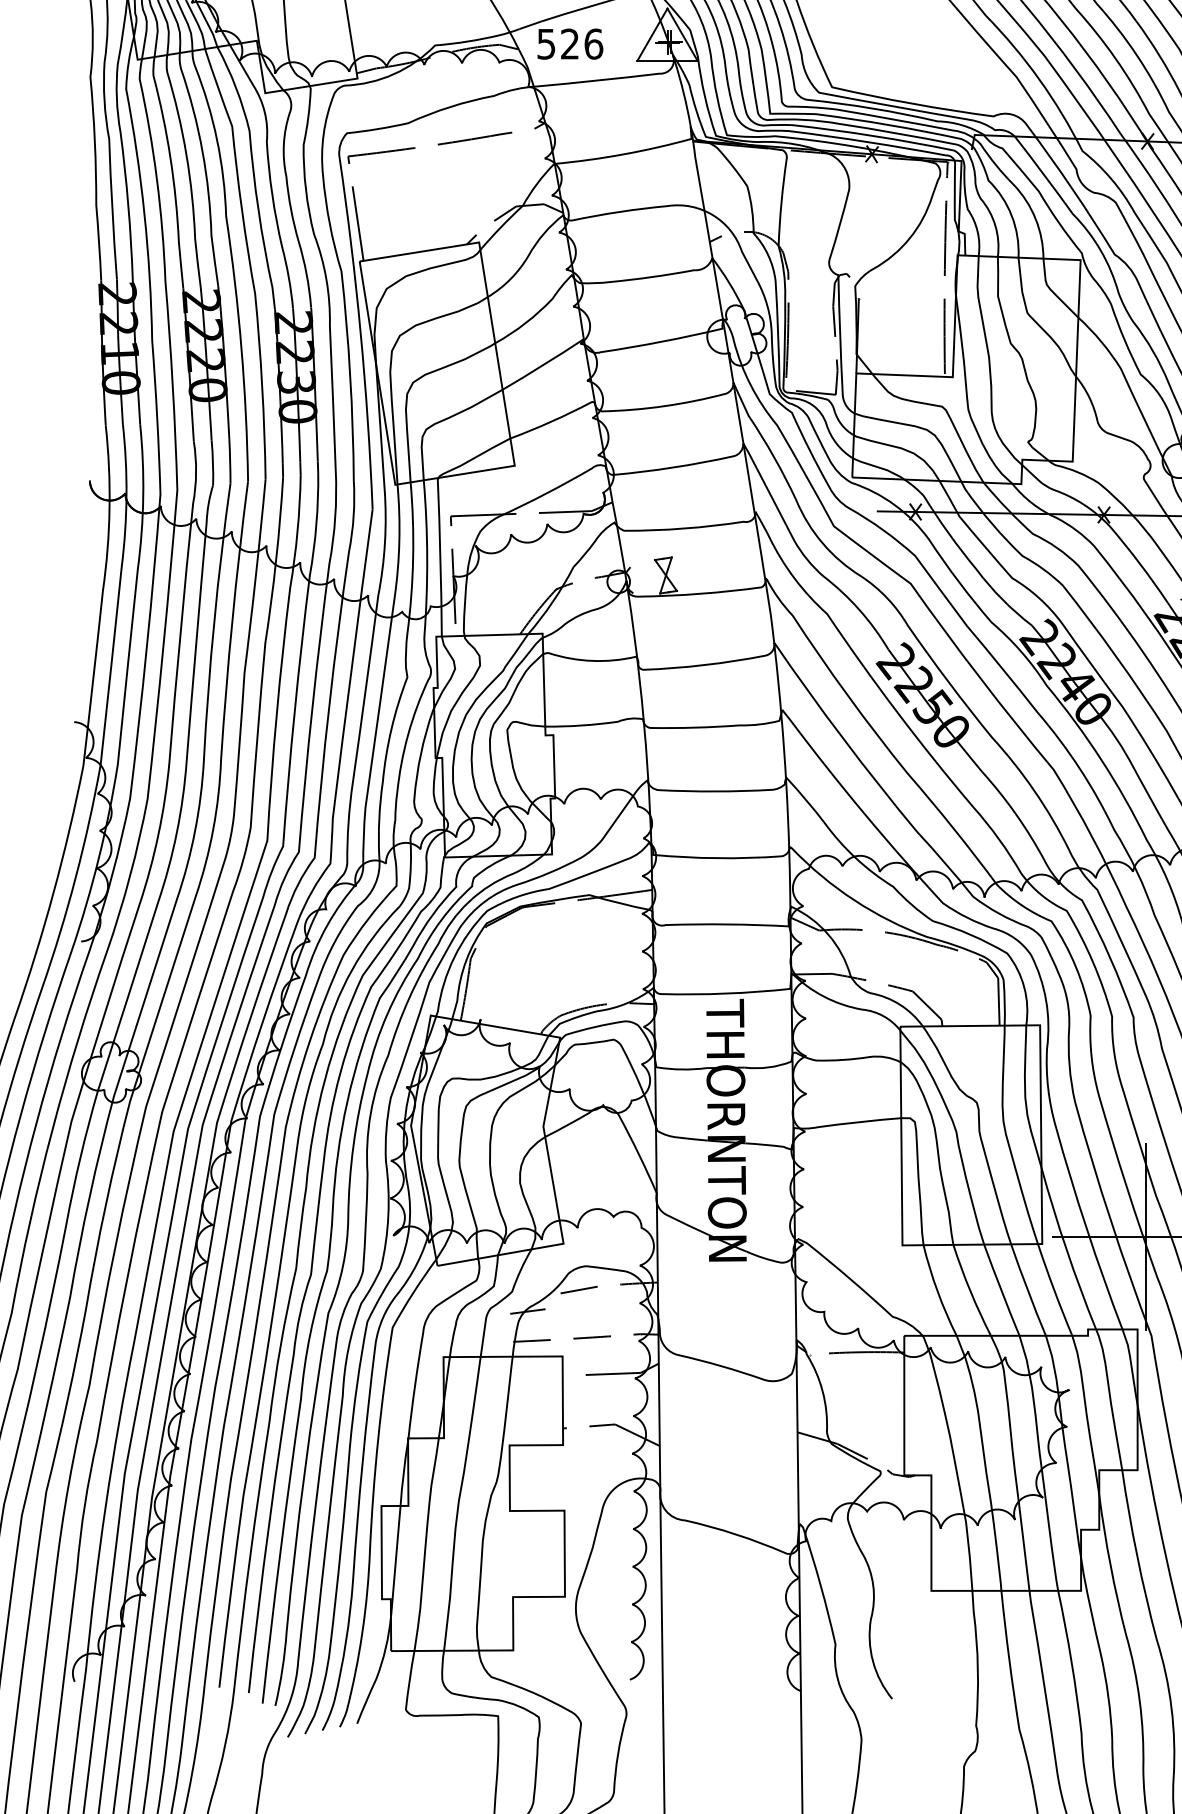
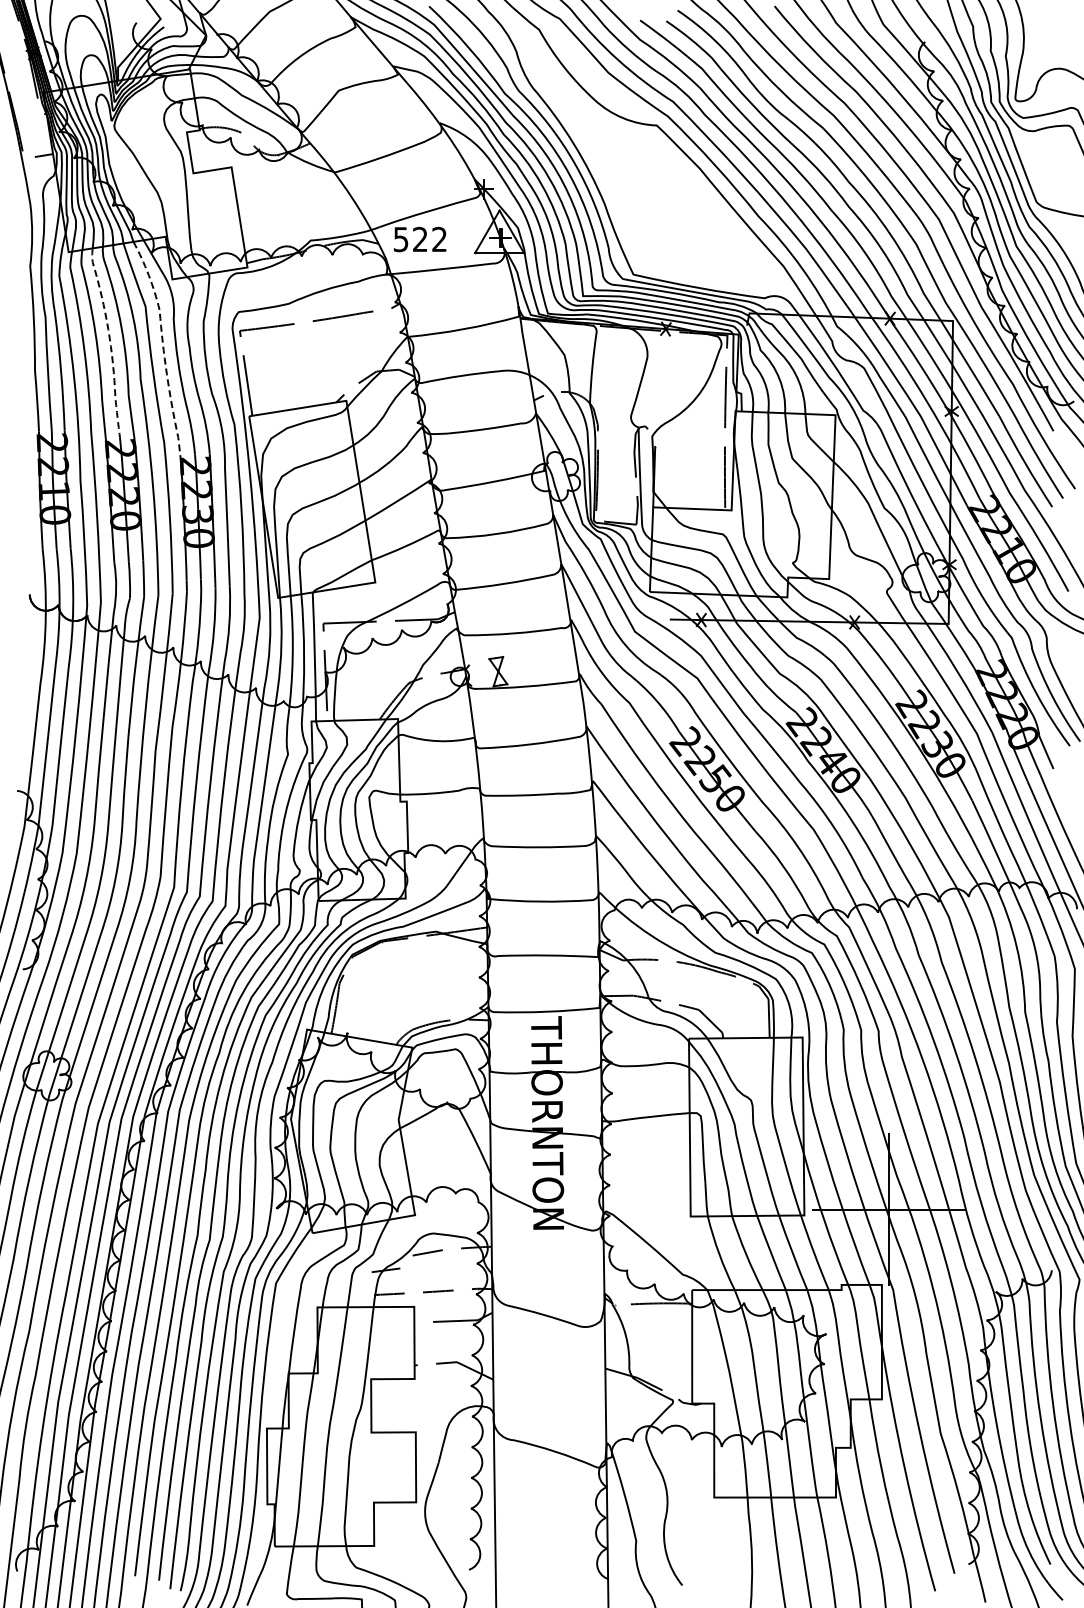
text: (593, 44) -> (439, 239), 526 -> 522
line: (189, 168) -> (110, 340), solid -> dashed
line: (254, 174) -> (163, 345), solid -> dashed

